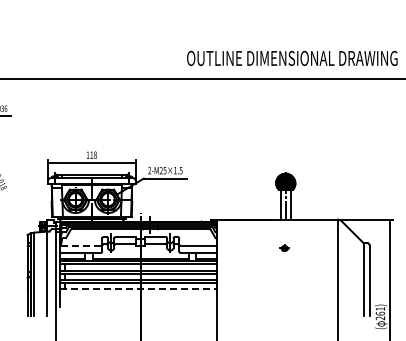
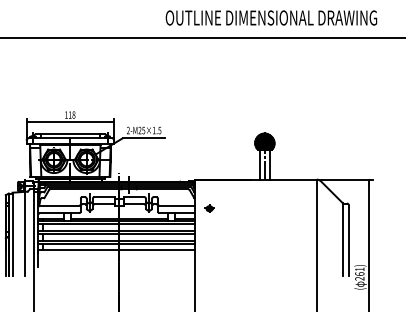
line: (81, 245) -> (59, 205), dashed -> solid
part: (284, 247) -> (209, 207), moved
line: (138, 289) -> (117, 249), dashed -> solid

